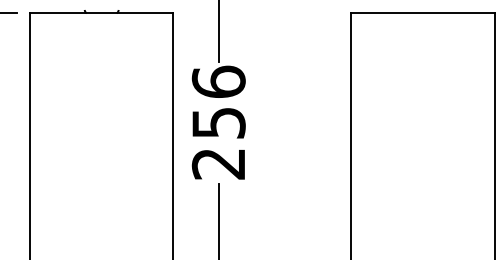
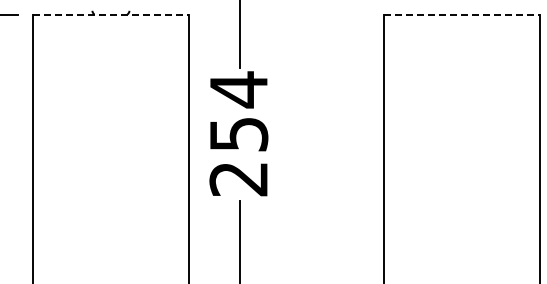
line: (102, 13) -> (111, 14), solid -> dashed
line: (423, 13) -> (462, 14), solid -> dashed
text: (218, 81) -> (238, 89), 256 -> 254

